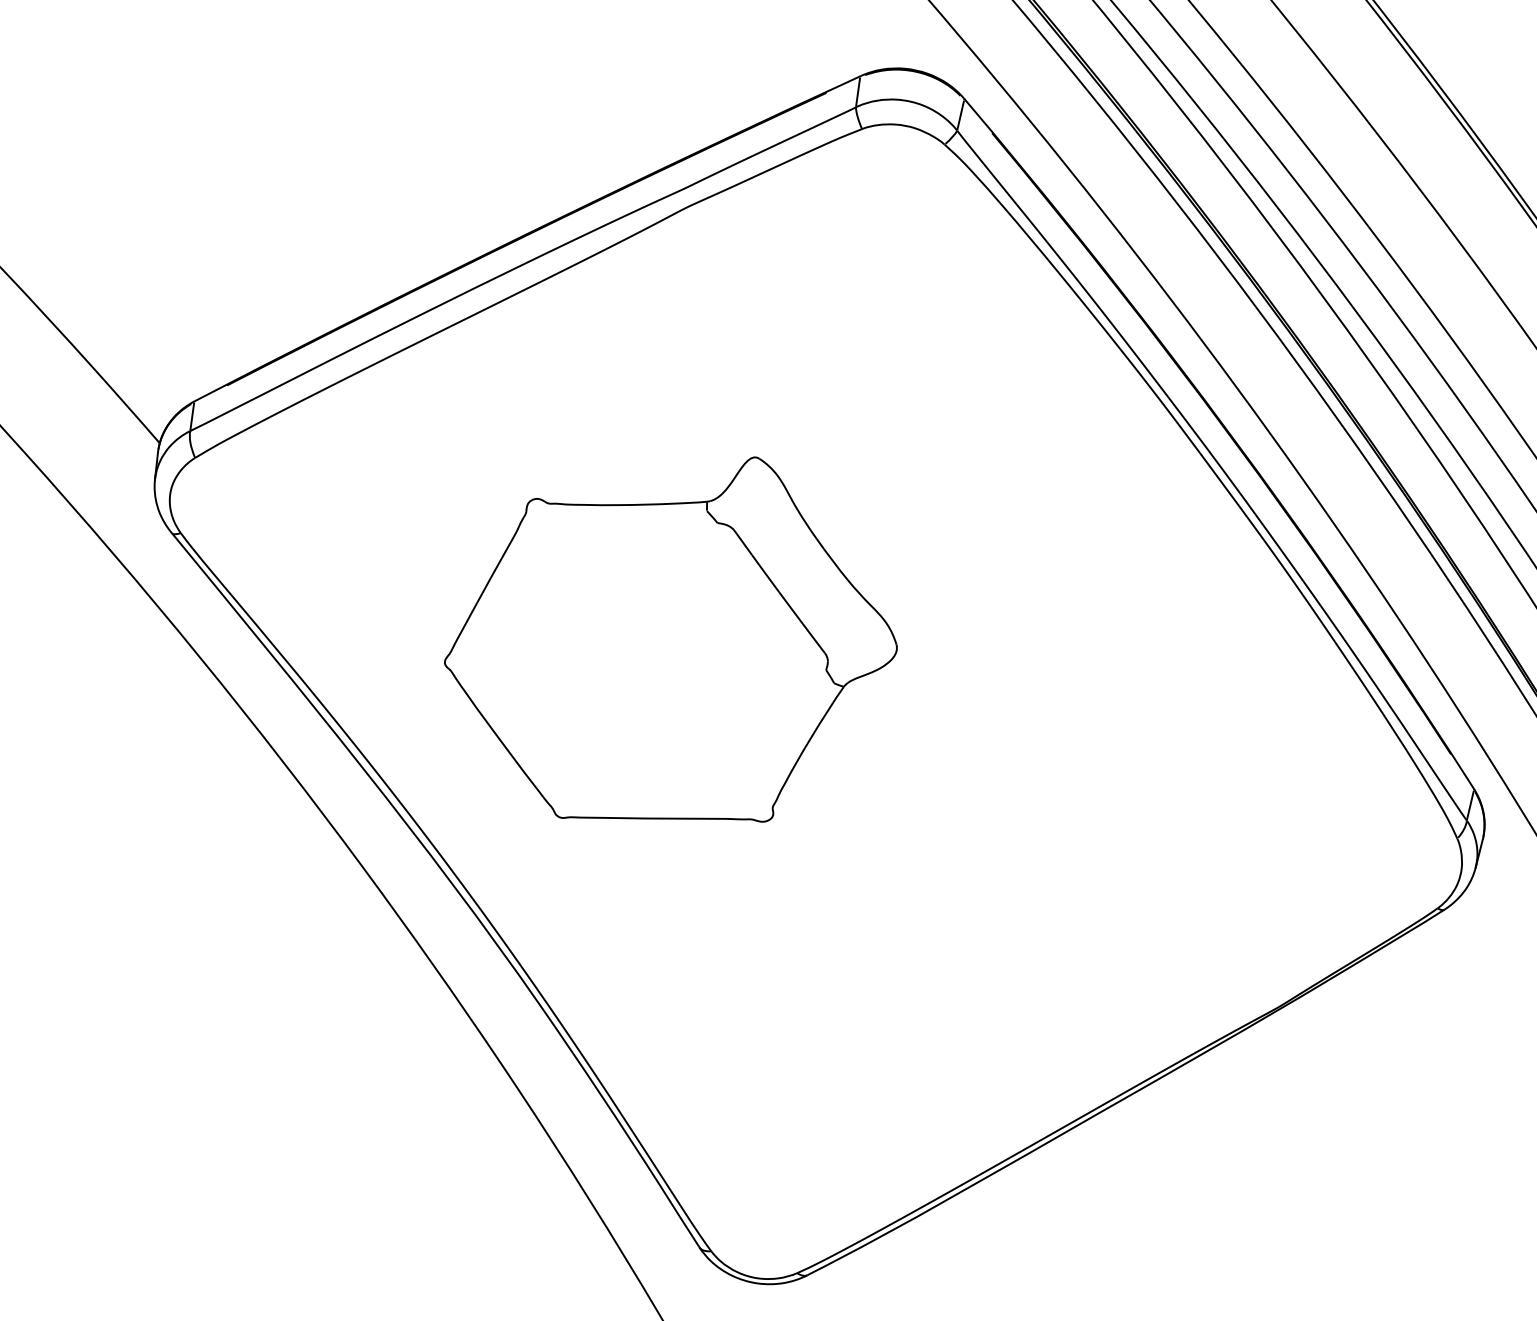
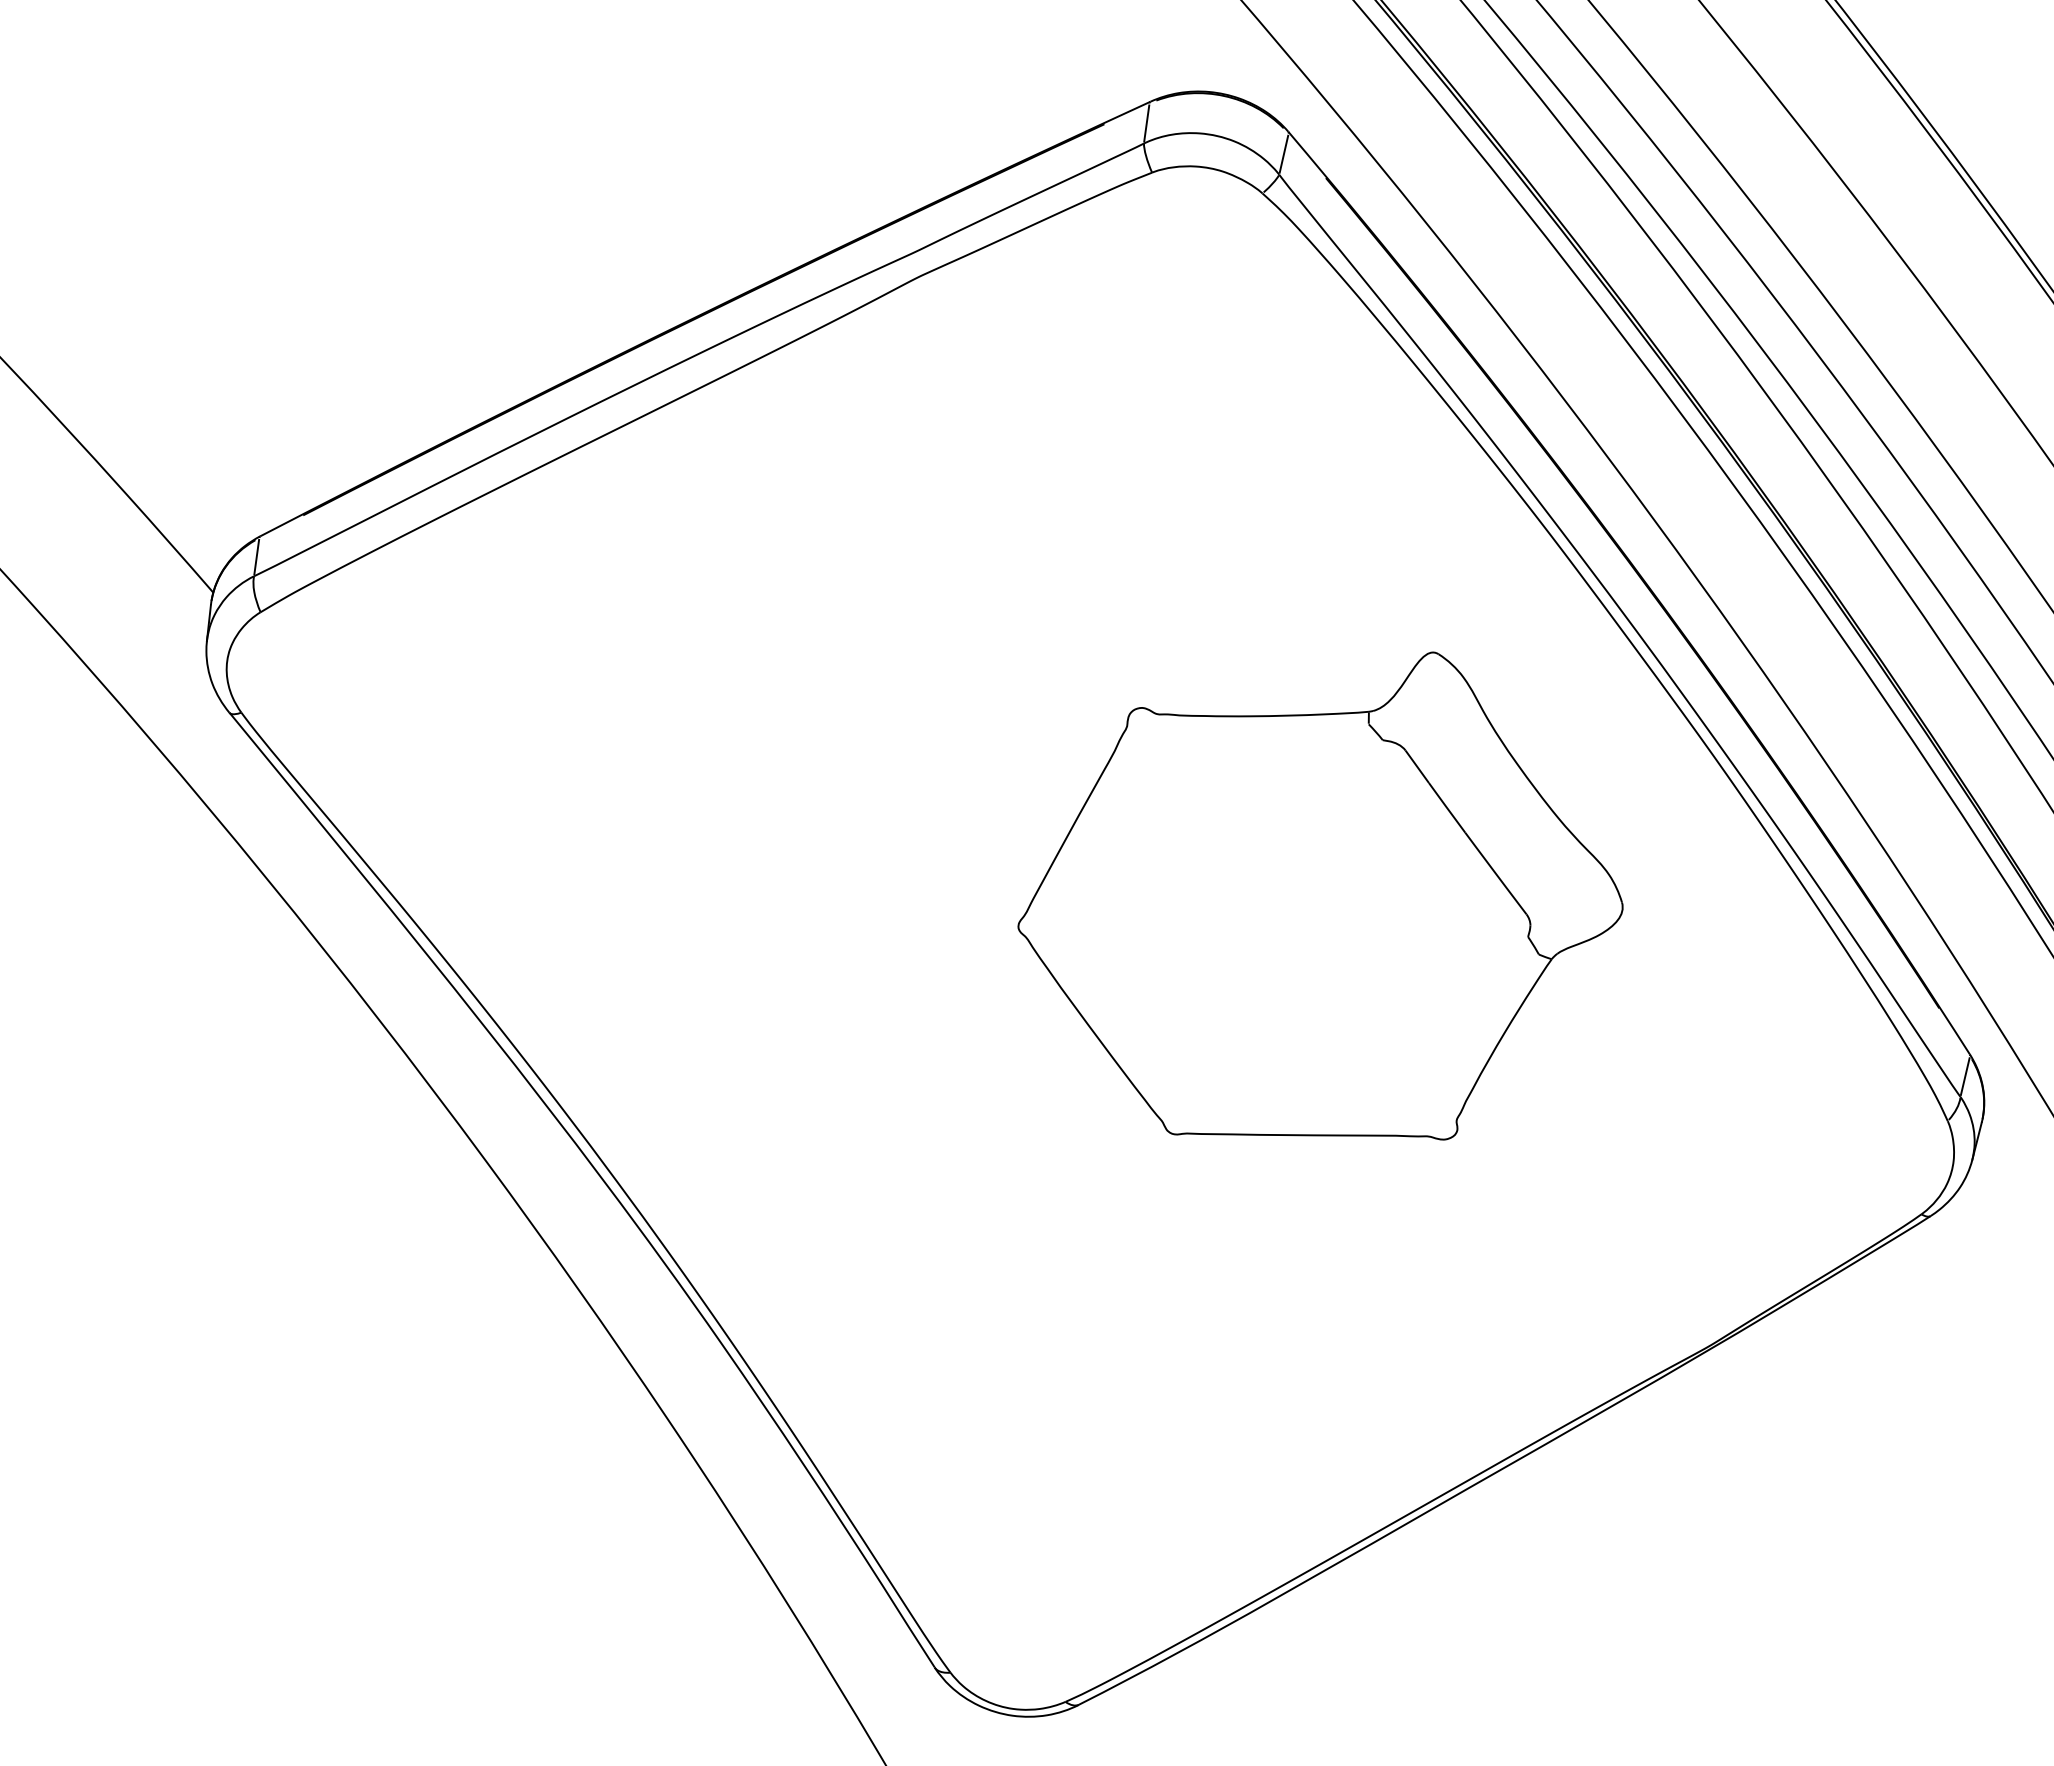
part: (670, 639) -> (1320, 895), moved

